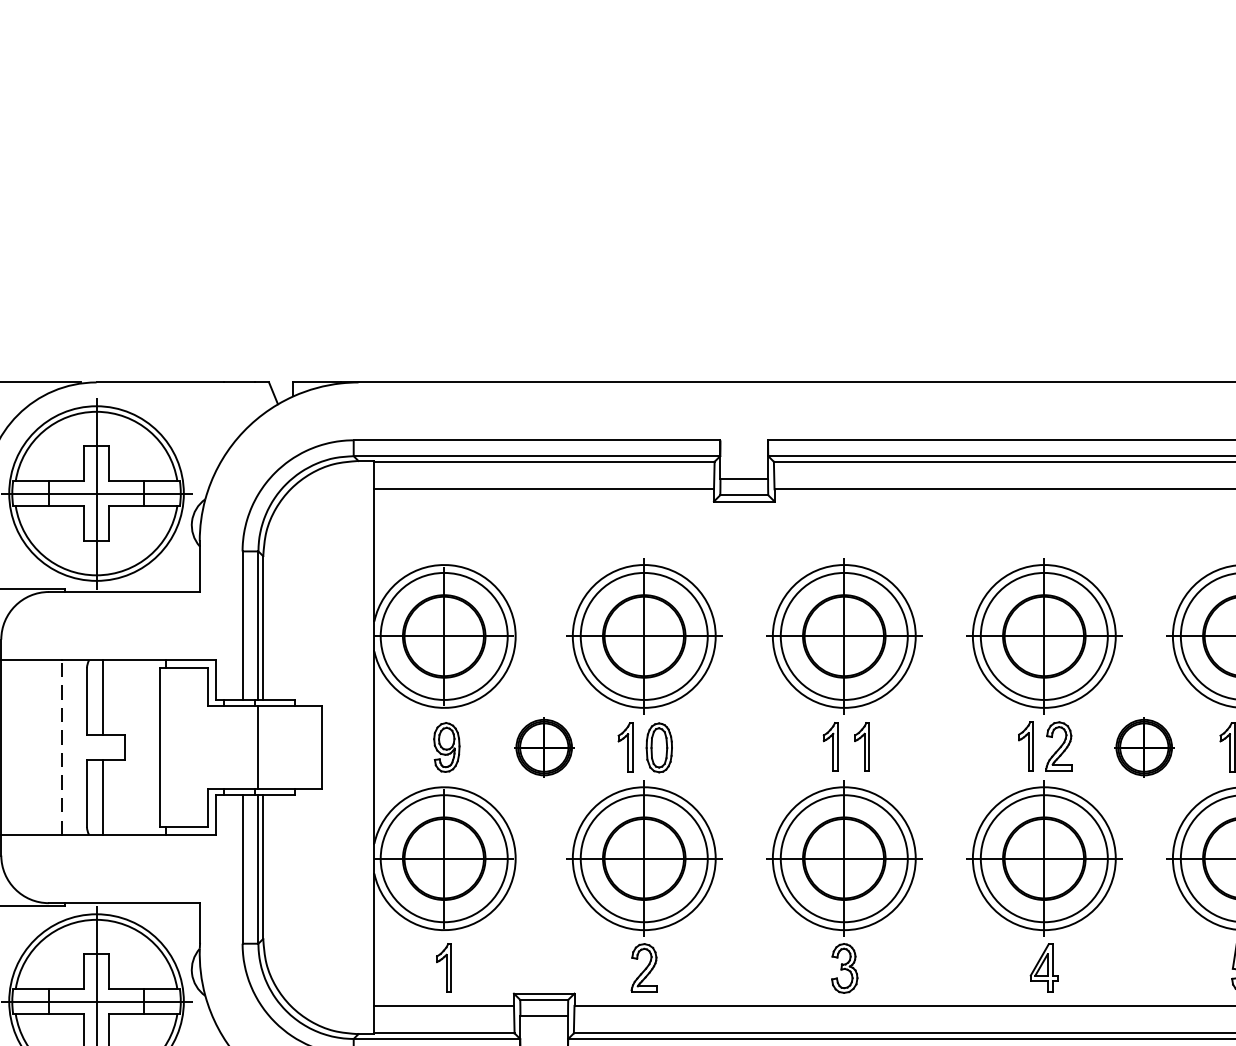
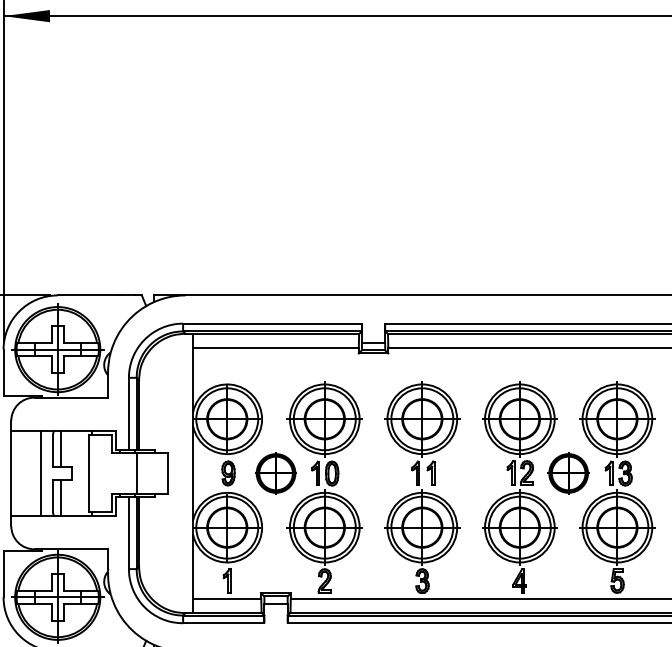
line: (61, 747) -> (40, 473), dashed -> solid
part: (543, 747) -> (275, 473), size x1.43
part: (1144, 747) -> (568, 473), size x1.43

